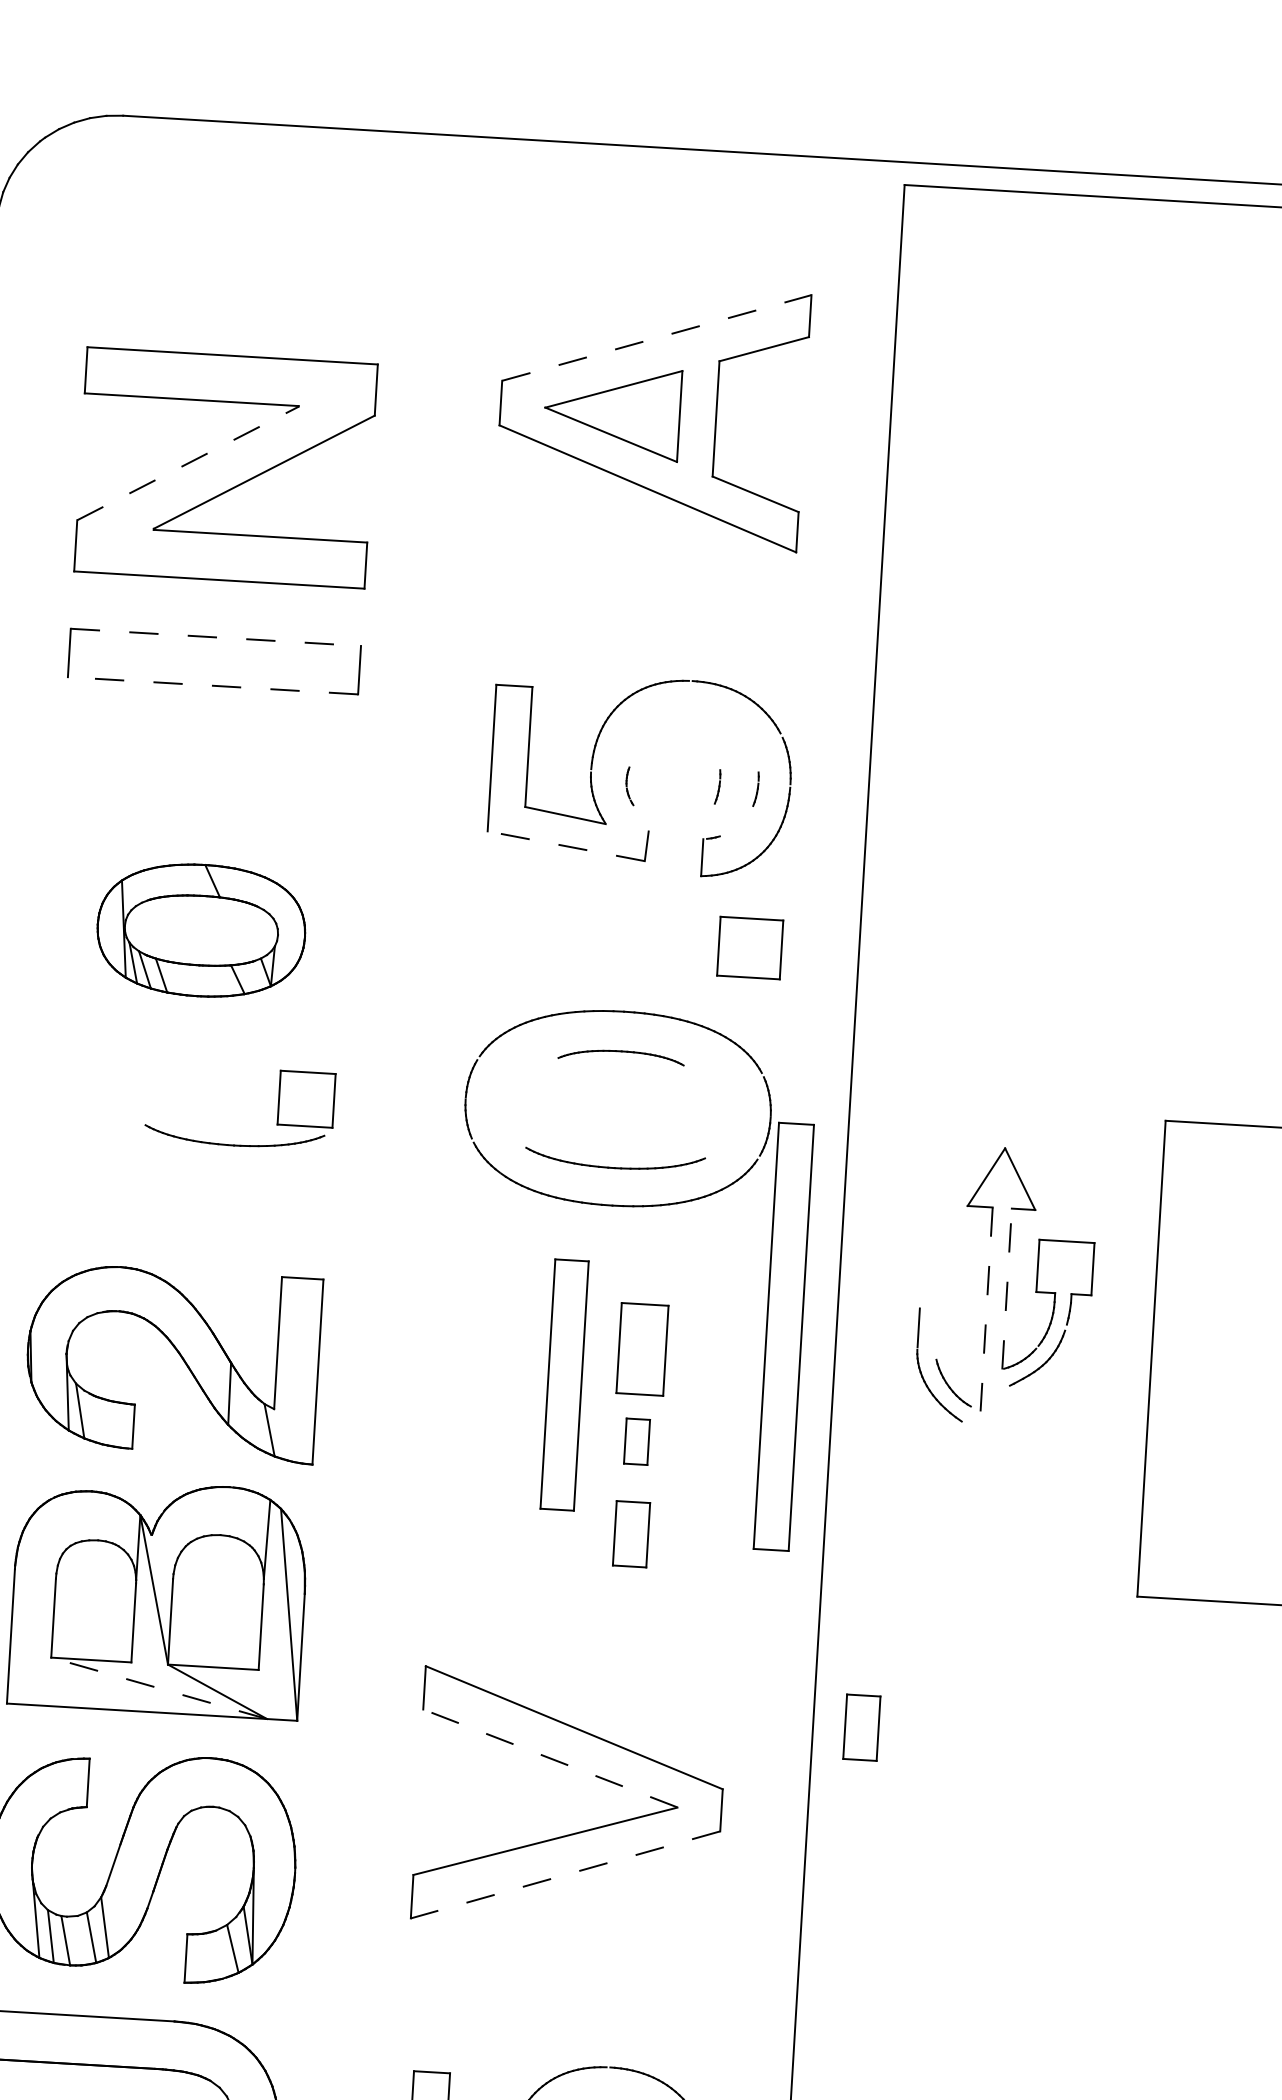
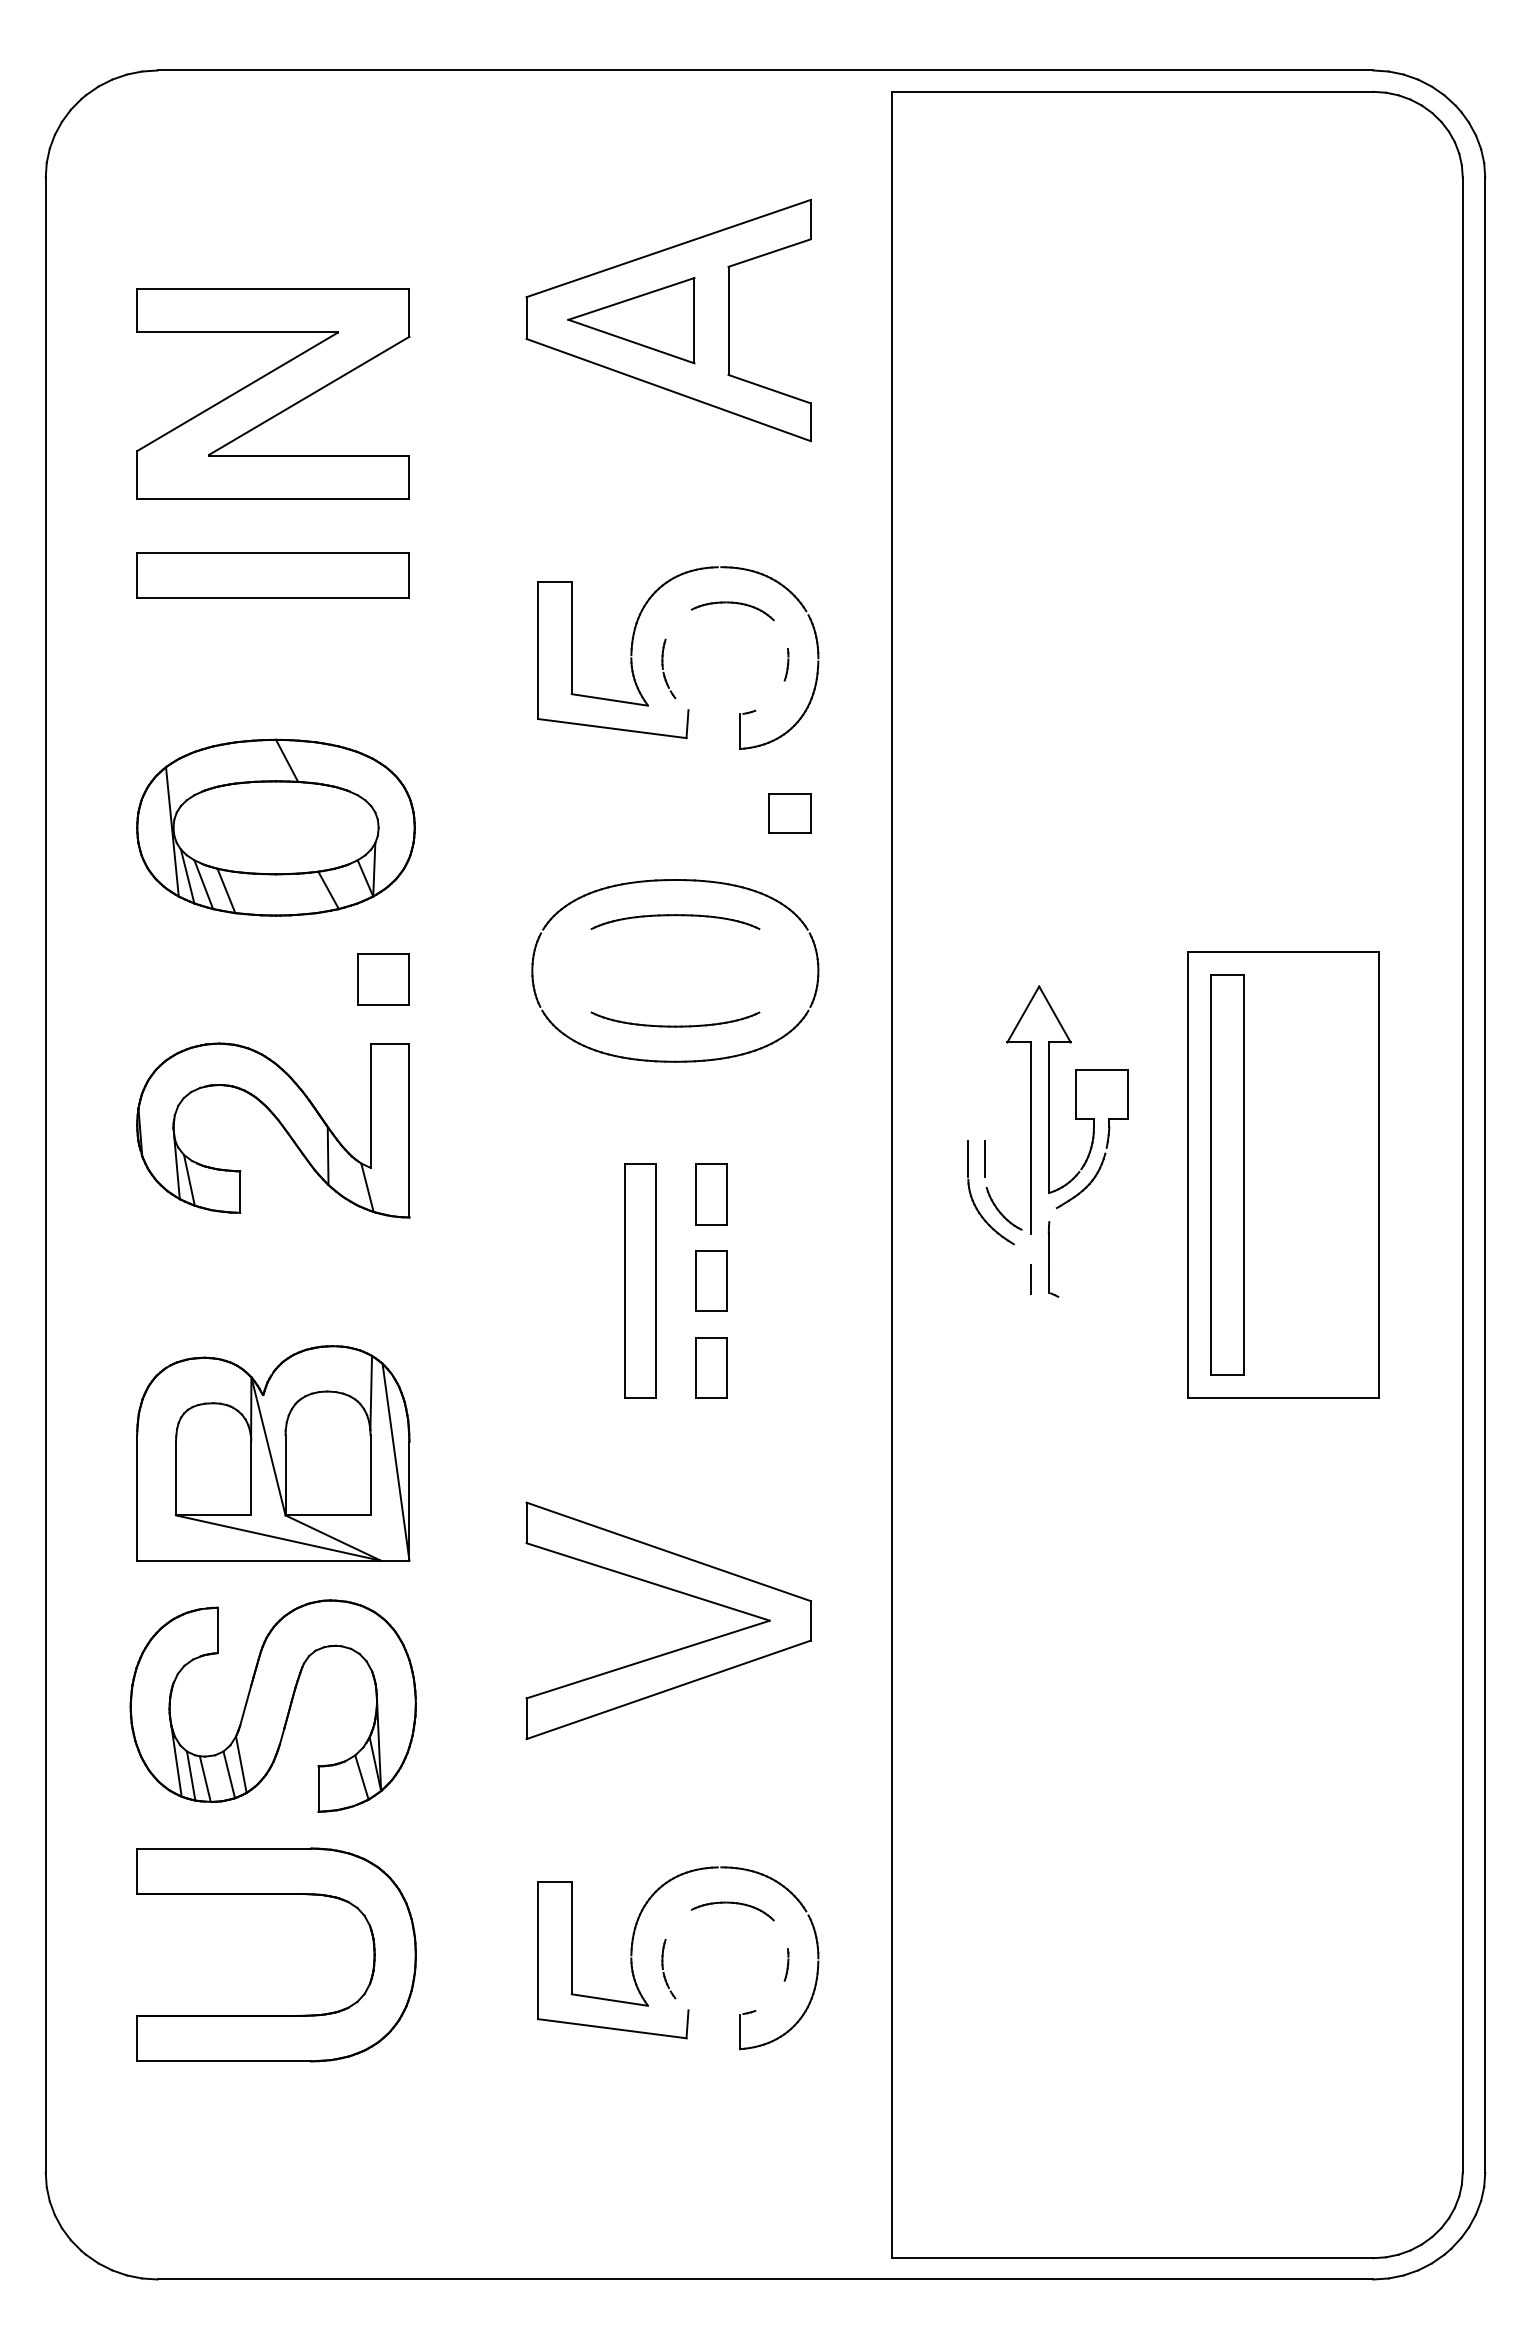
line: (657, 337) -> (669, 248), dashed -> solid
line: (187, 463) -> (237, 391), dashed -> solid
line: (216, 637) -> (273, 552), dashed -> solid
line: (212, 686) -> (272, 598), dashed -> solid
part: (702, 720) -> (732, 603), added
part: (630, 785) -> (668, 668), size x1.67
part: (717, 786) -> (750, 664), removed
line: (566, 846) -> (612, 728), dashed -> solid
part: (200, 930) -> (275, 827), size x1.43
part: (749, 948) -> (789, 813), size x0.71
part: (621, 1055) -> (675, 921), size x1.43
part: (234, 1137) -> (318, 1019), removed
line: (1006, 1288) -> (1048, 1117), dashed -> solid
line: (986, 1309) -> (1030, 1138), dashed -> solid
line: (936, 1328) -> (985, 1158), added
part: (783, 1336) -> (1227, 1174), moved
part: (642, 1349) -> (711, 1194), size x0.71
part: (181, 1359) -> (281, 1126), moved
part: (564, 1384) -> (640, 1280), moved
part: (1003, 1440) -> (1053, 1259), added
part: (637, 1441) -> (711, 1280), size x1.43
line: (977, 1460) -> (1030, 1279), added
line: (159, 1688) -> (278, 1538), dashed -> solid
part: (861, 1727) -> (937, 1535), removed
line: (550, 1758) -> (648, 1581), dashed -> solid
line: (565, 1875) -> (668, 1690), dashed -> solid

